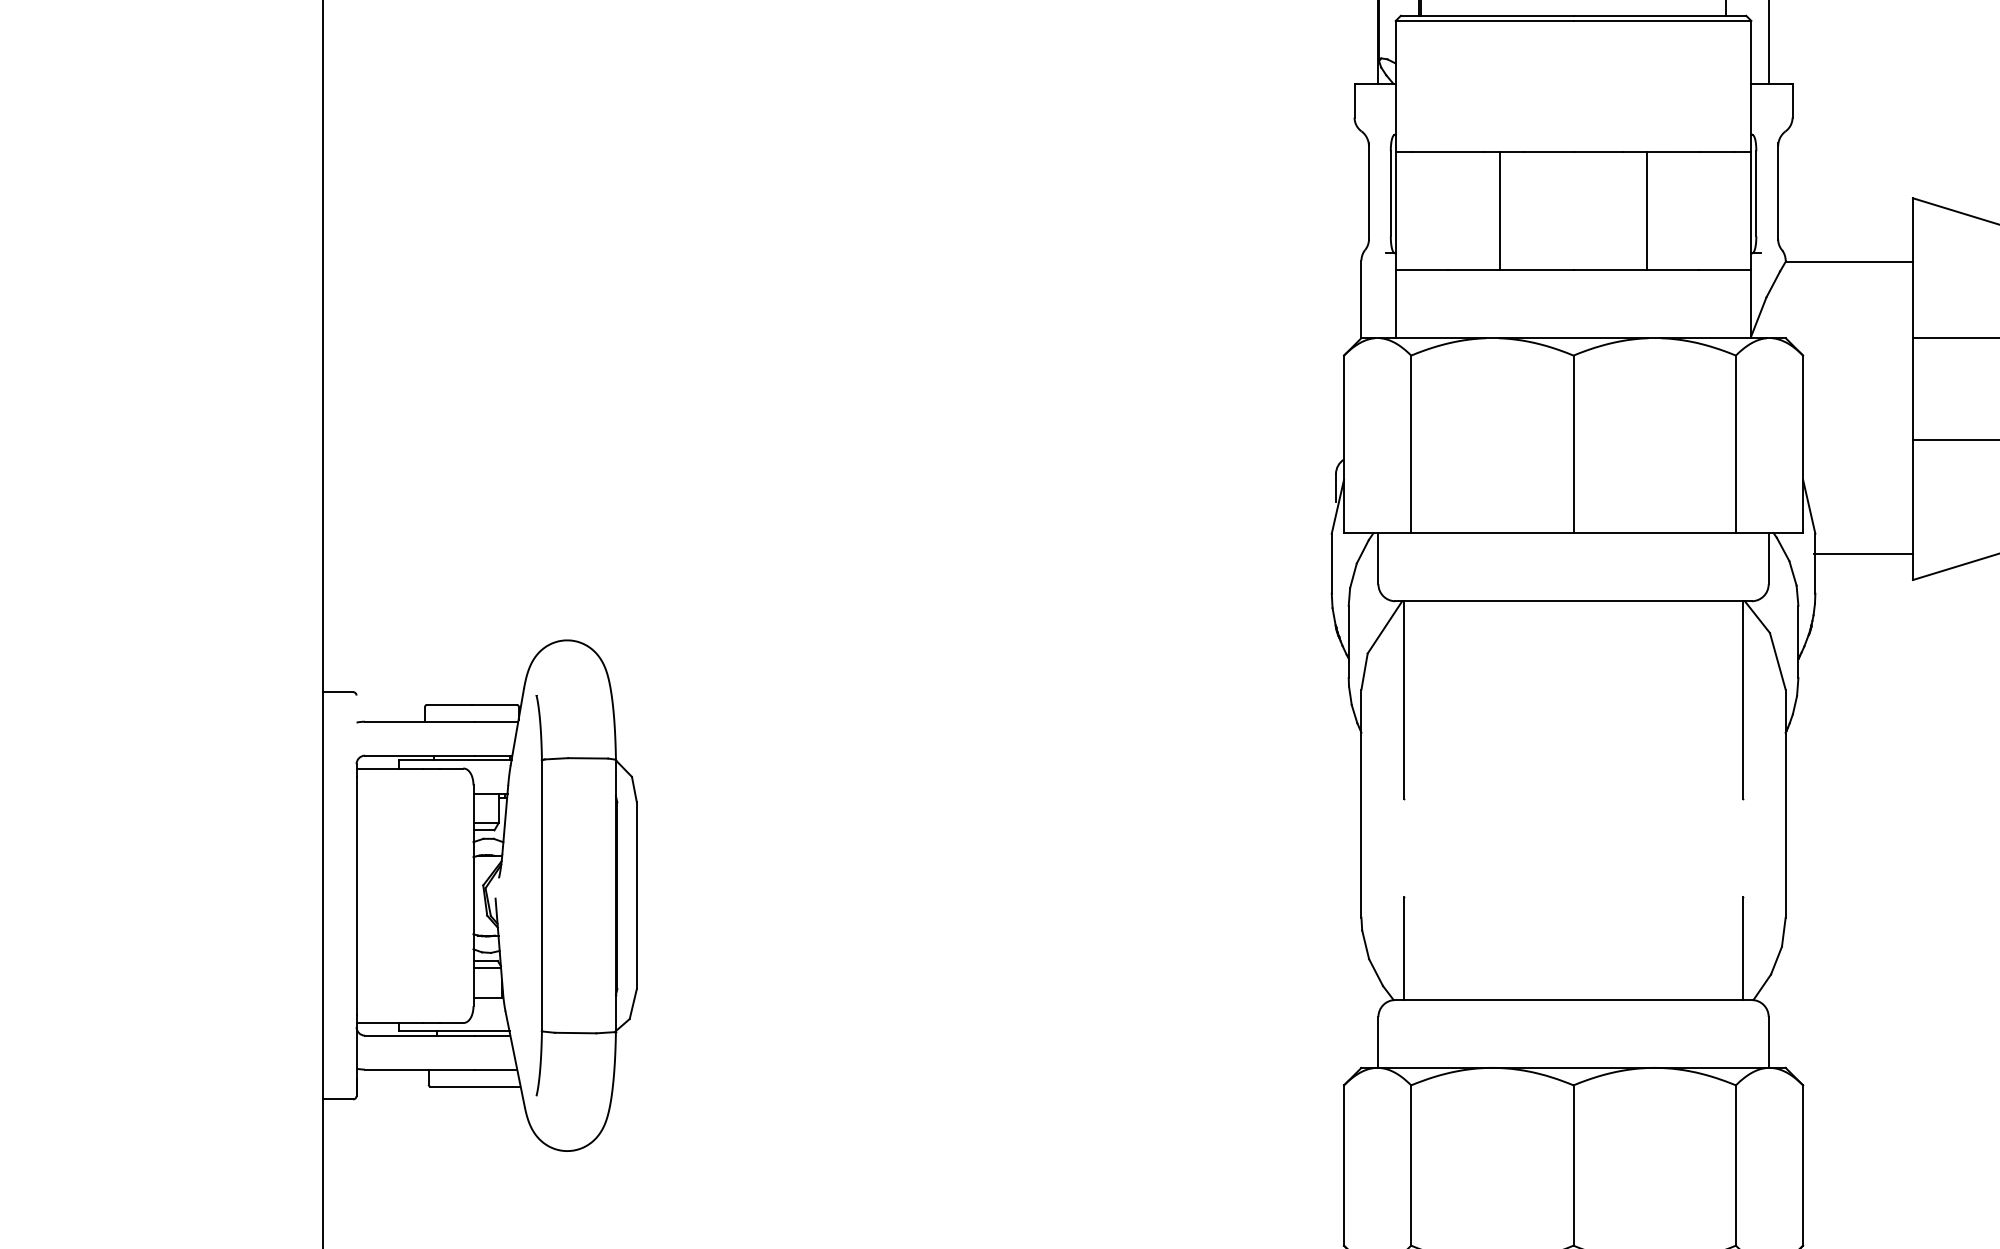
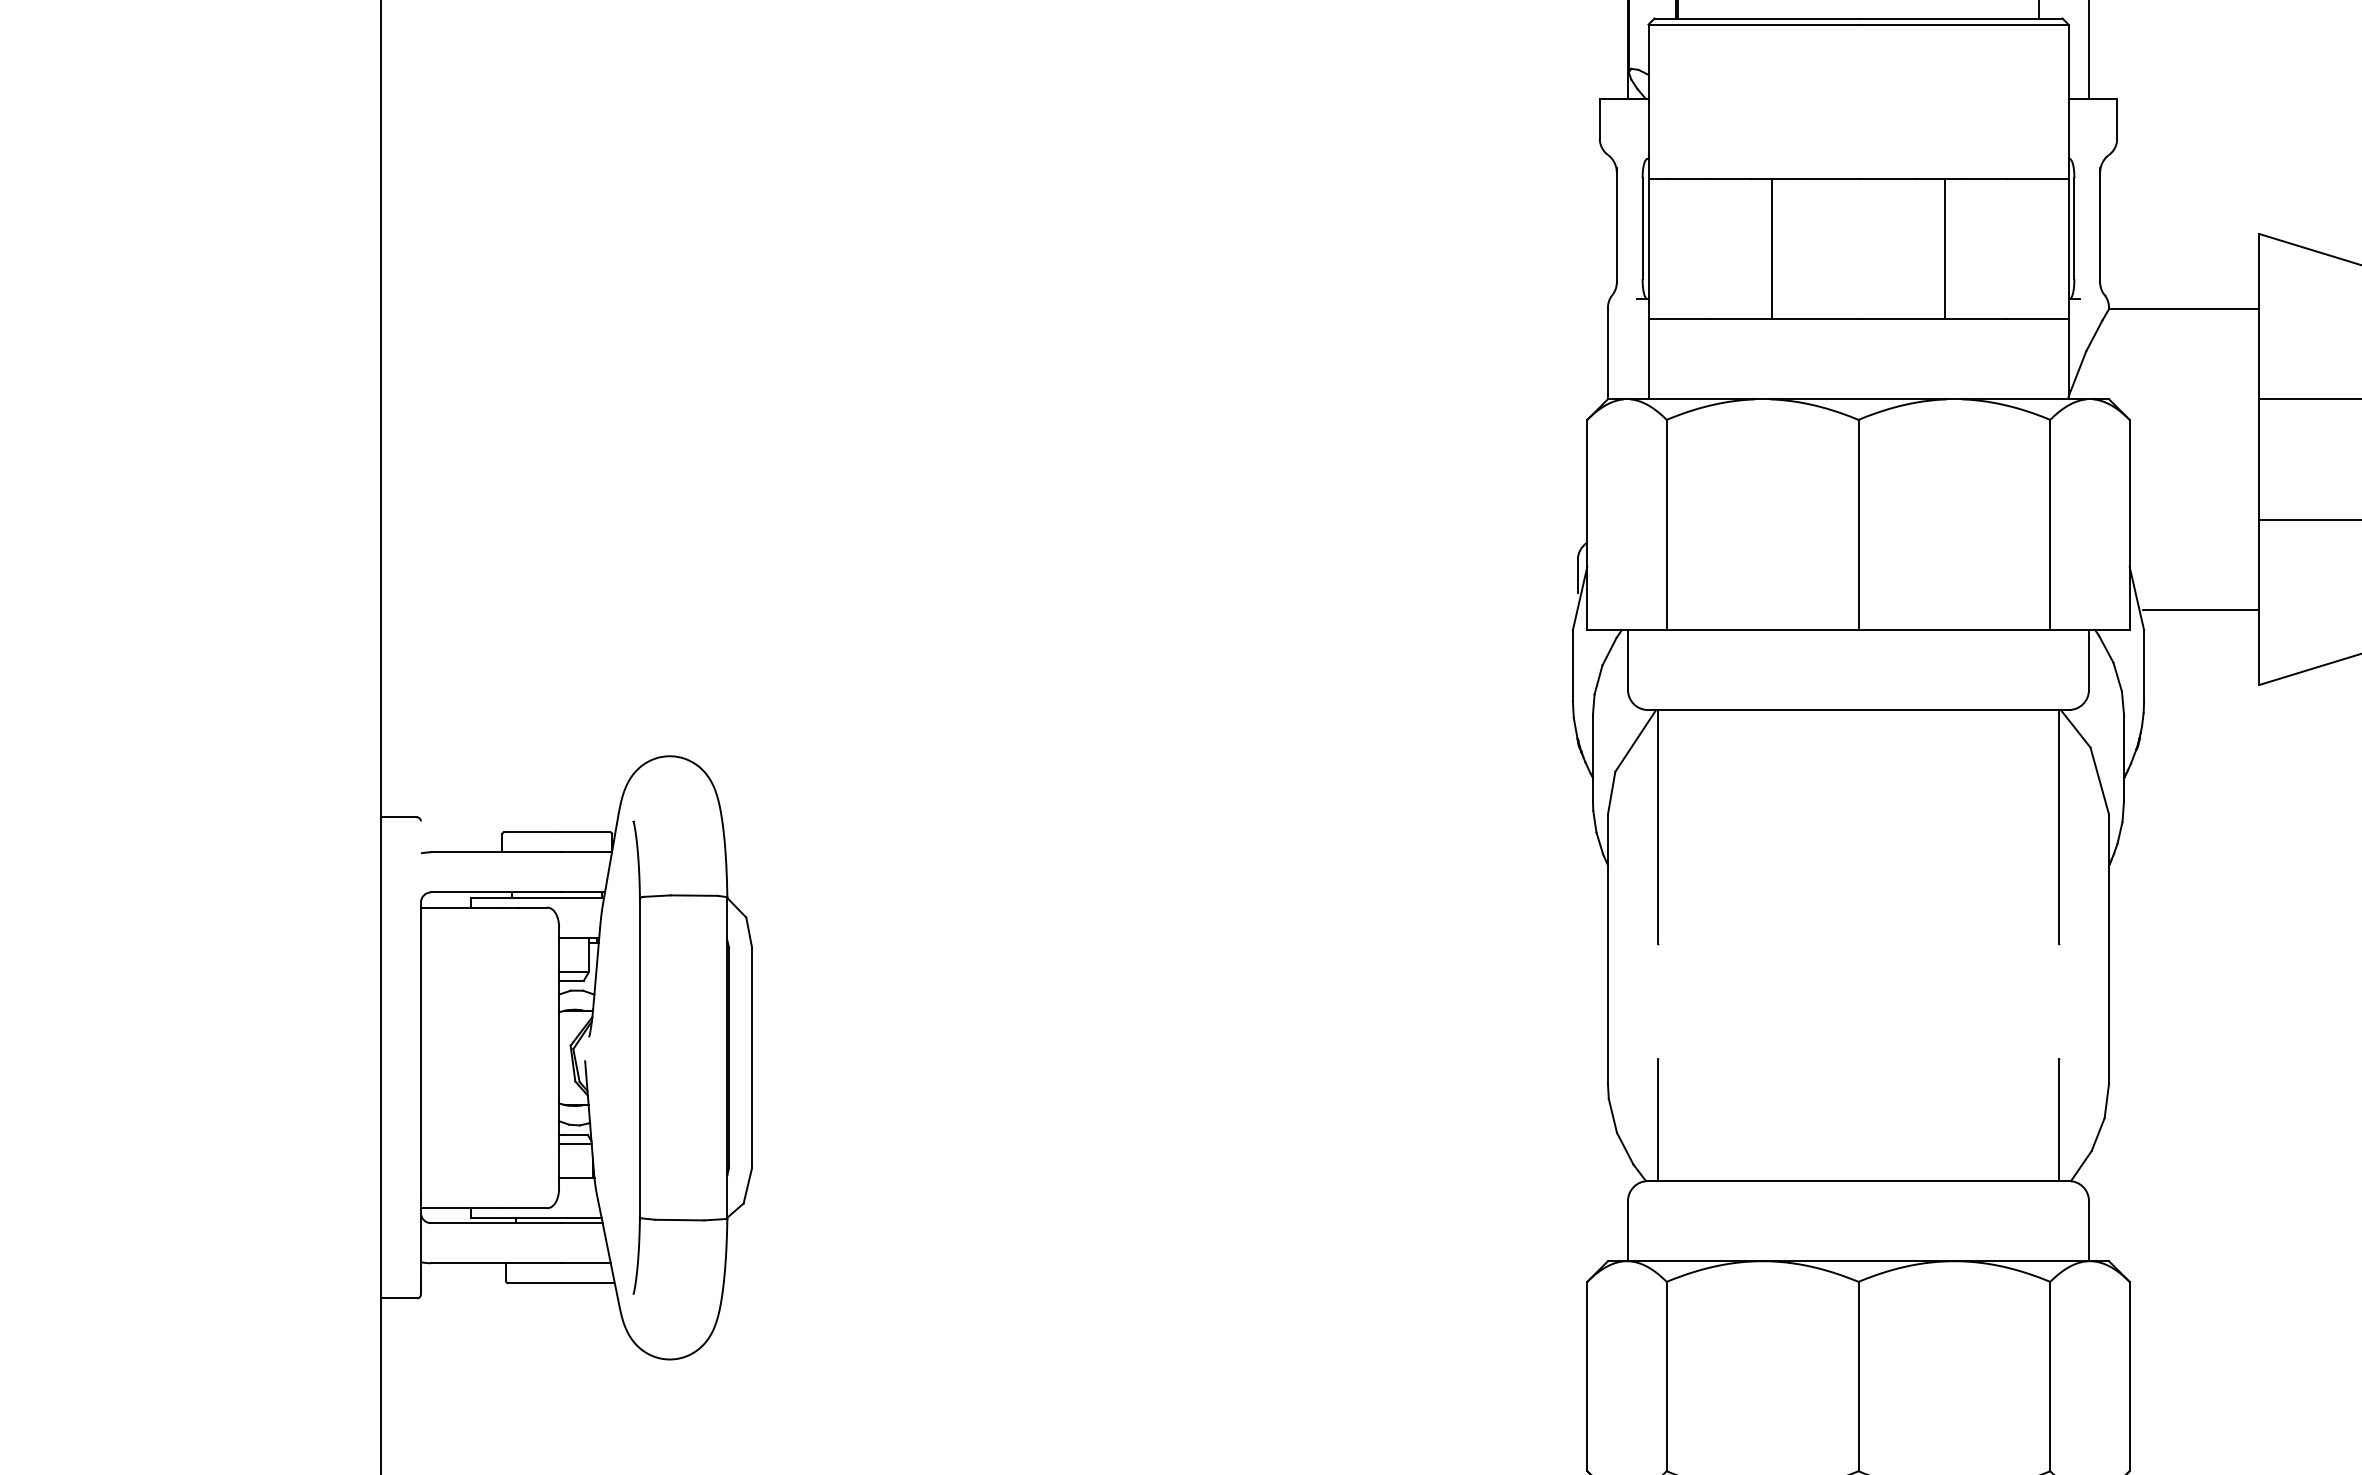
line: (1863, 554) -> (2200, 609), moved

